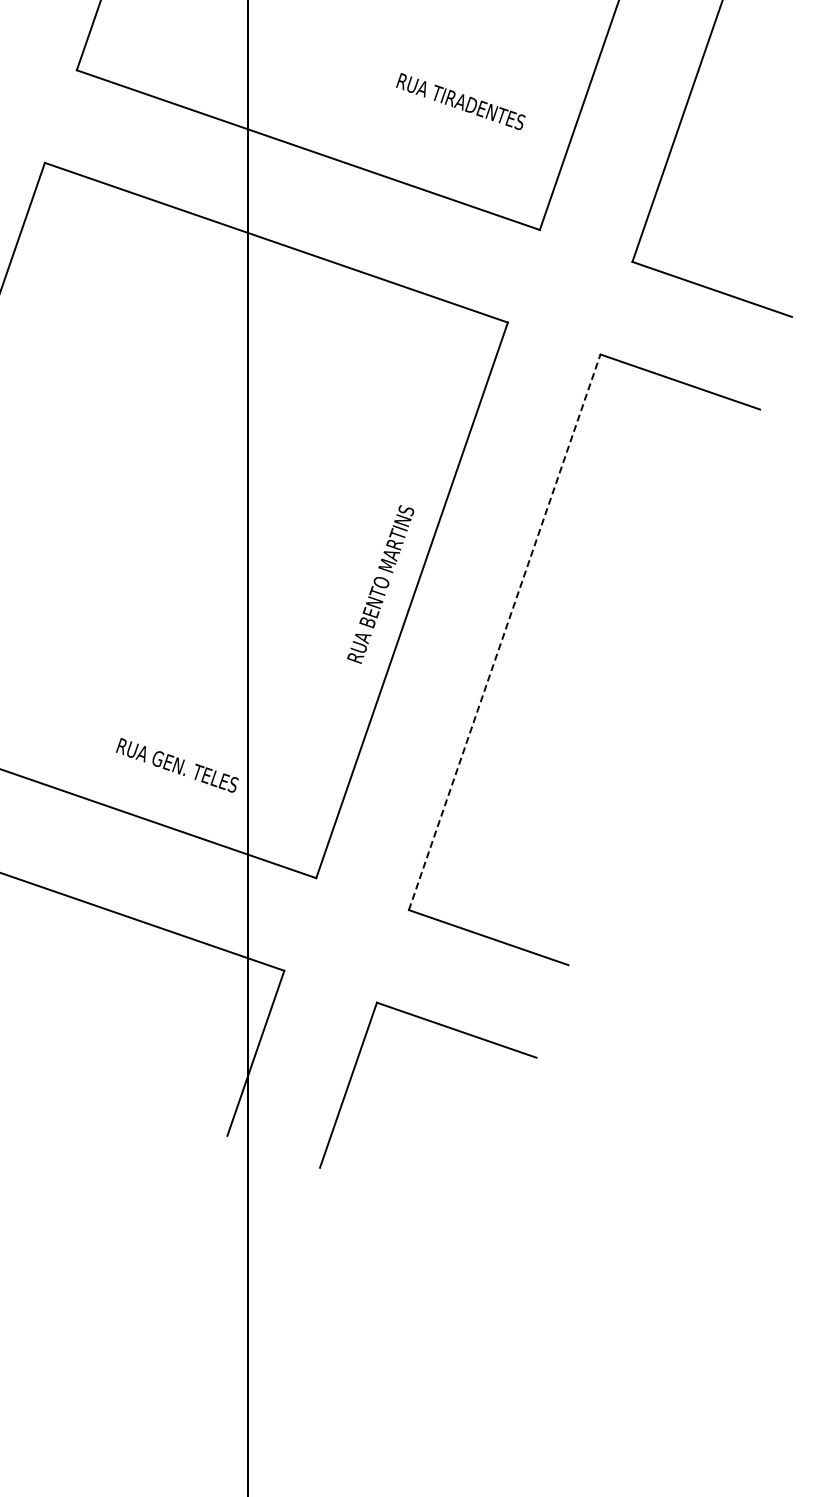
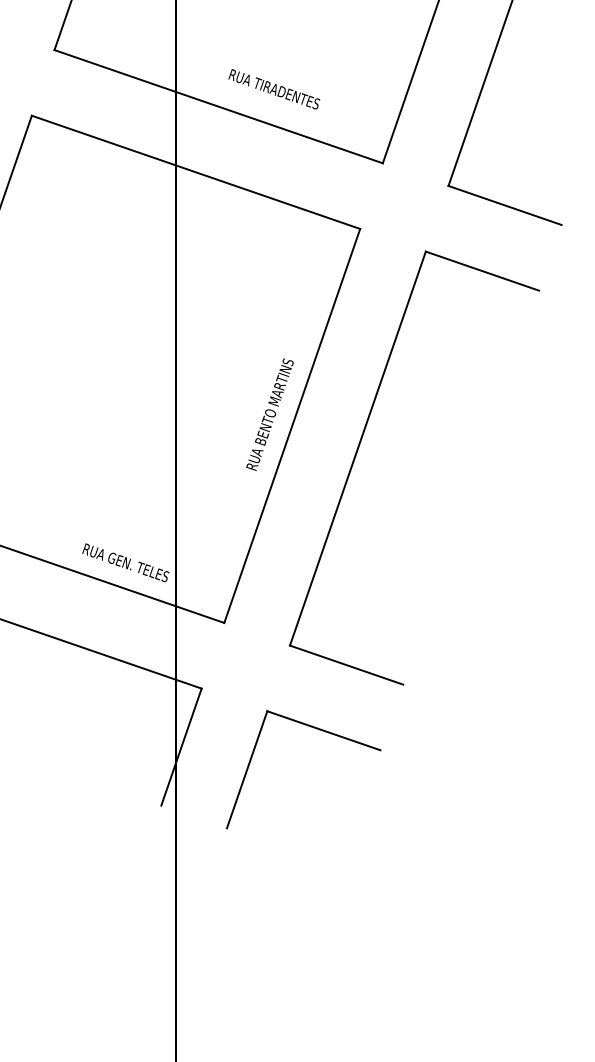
text: (460, 101) -> (274, 89), moved
line: (504, 632) -> (357, 448), dashed -> solid
text: (177, 765) -> (125, 562), moved

